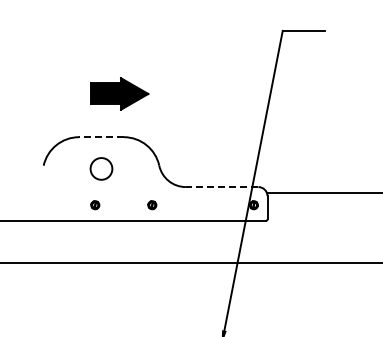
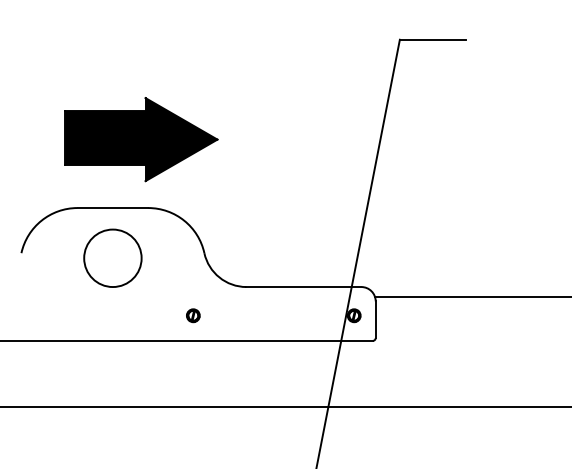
part: (119, 93) -> (141, 138), size x1.67
line: (100, 137) -> (111, 208), dashed -> solid
circle: (101, 168) -> (112, 257), size x1.67
line: (221, 187) -> (302, 287), dashed -> solid
part: (95, 205) -> (103, 316), removed

